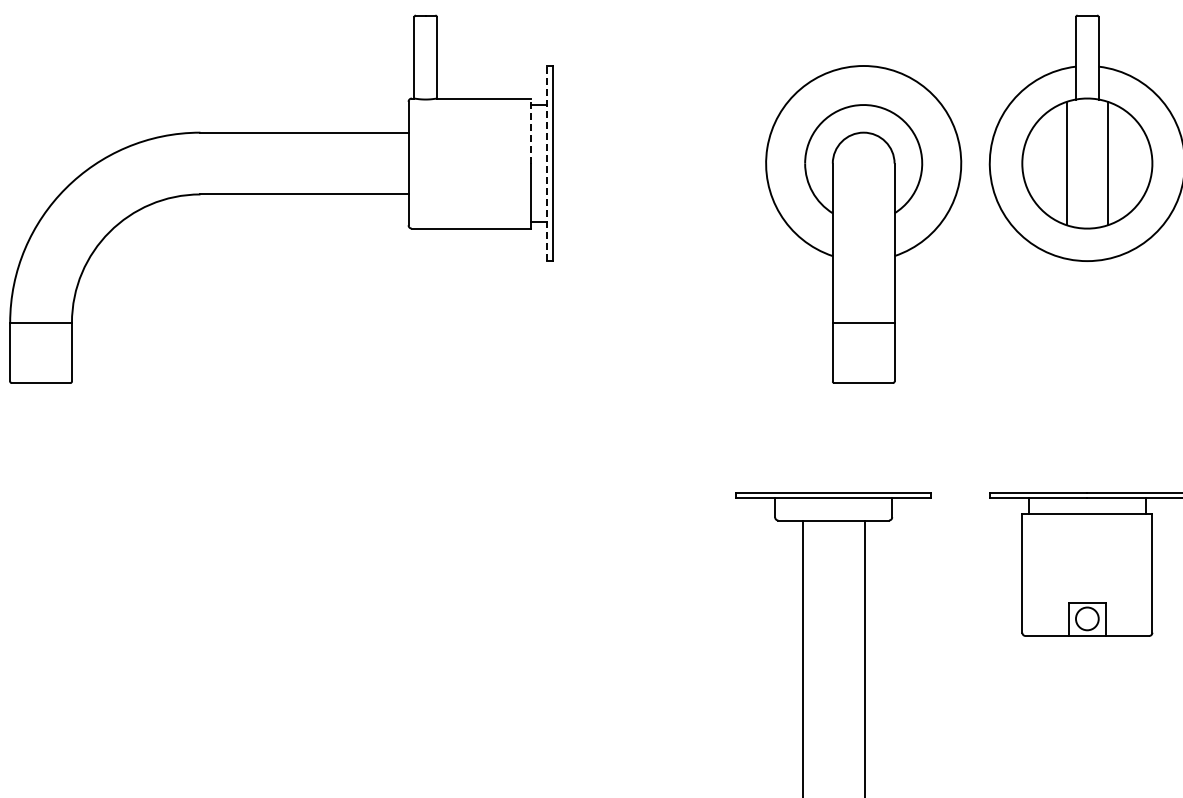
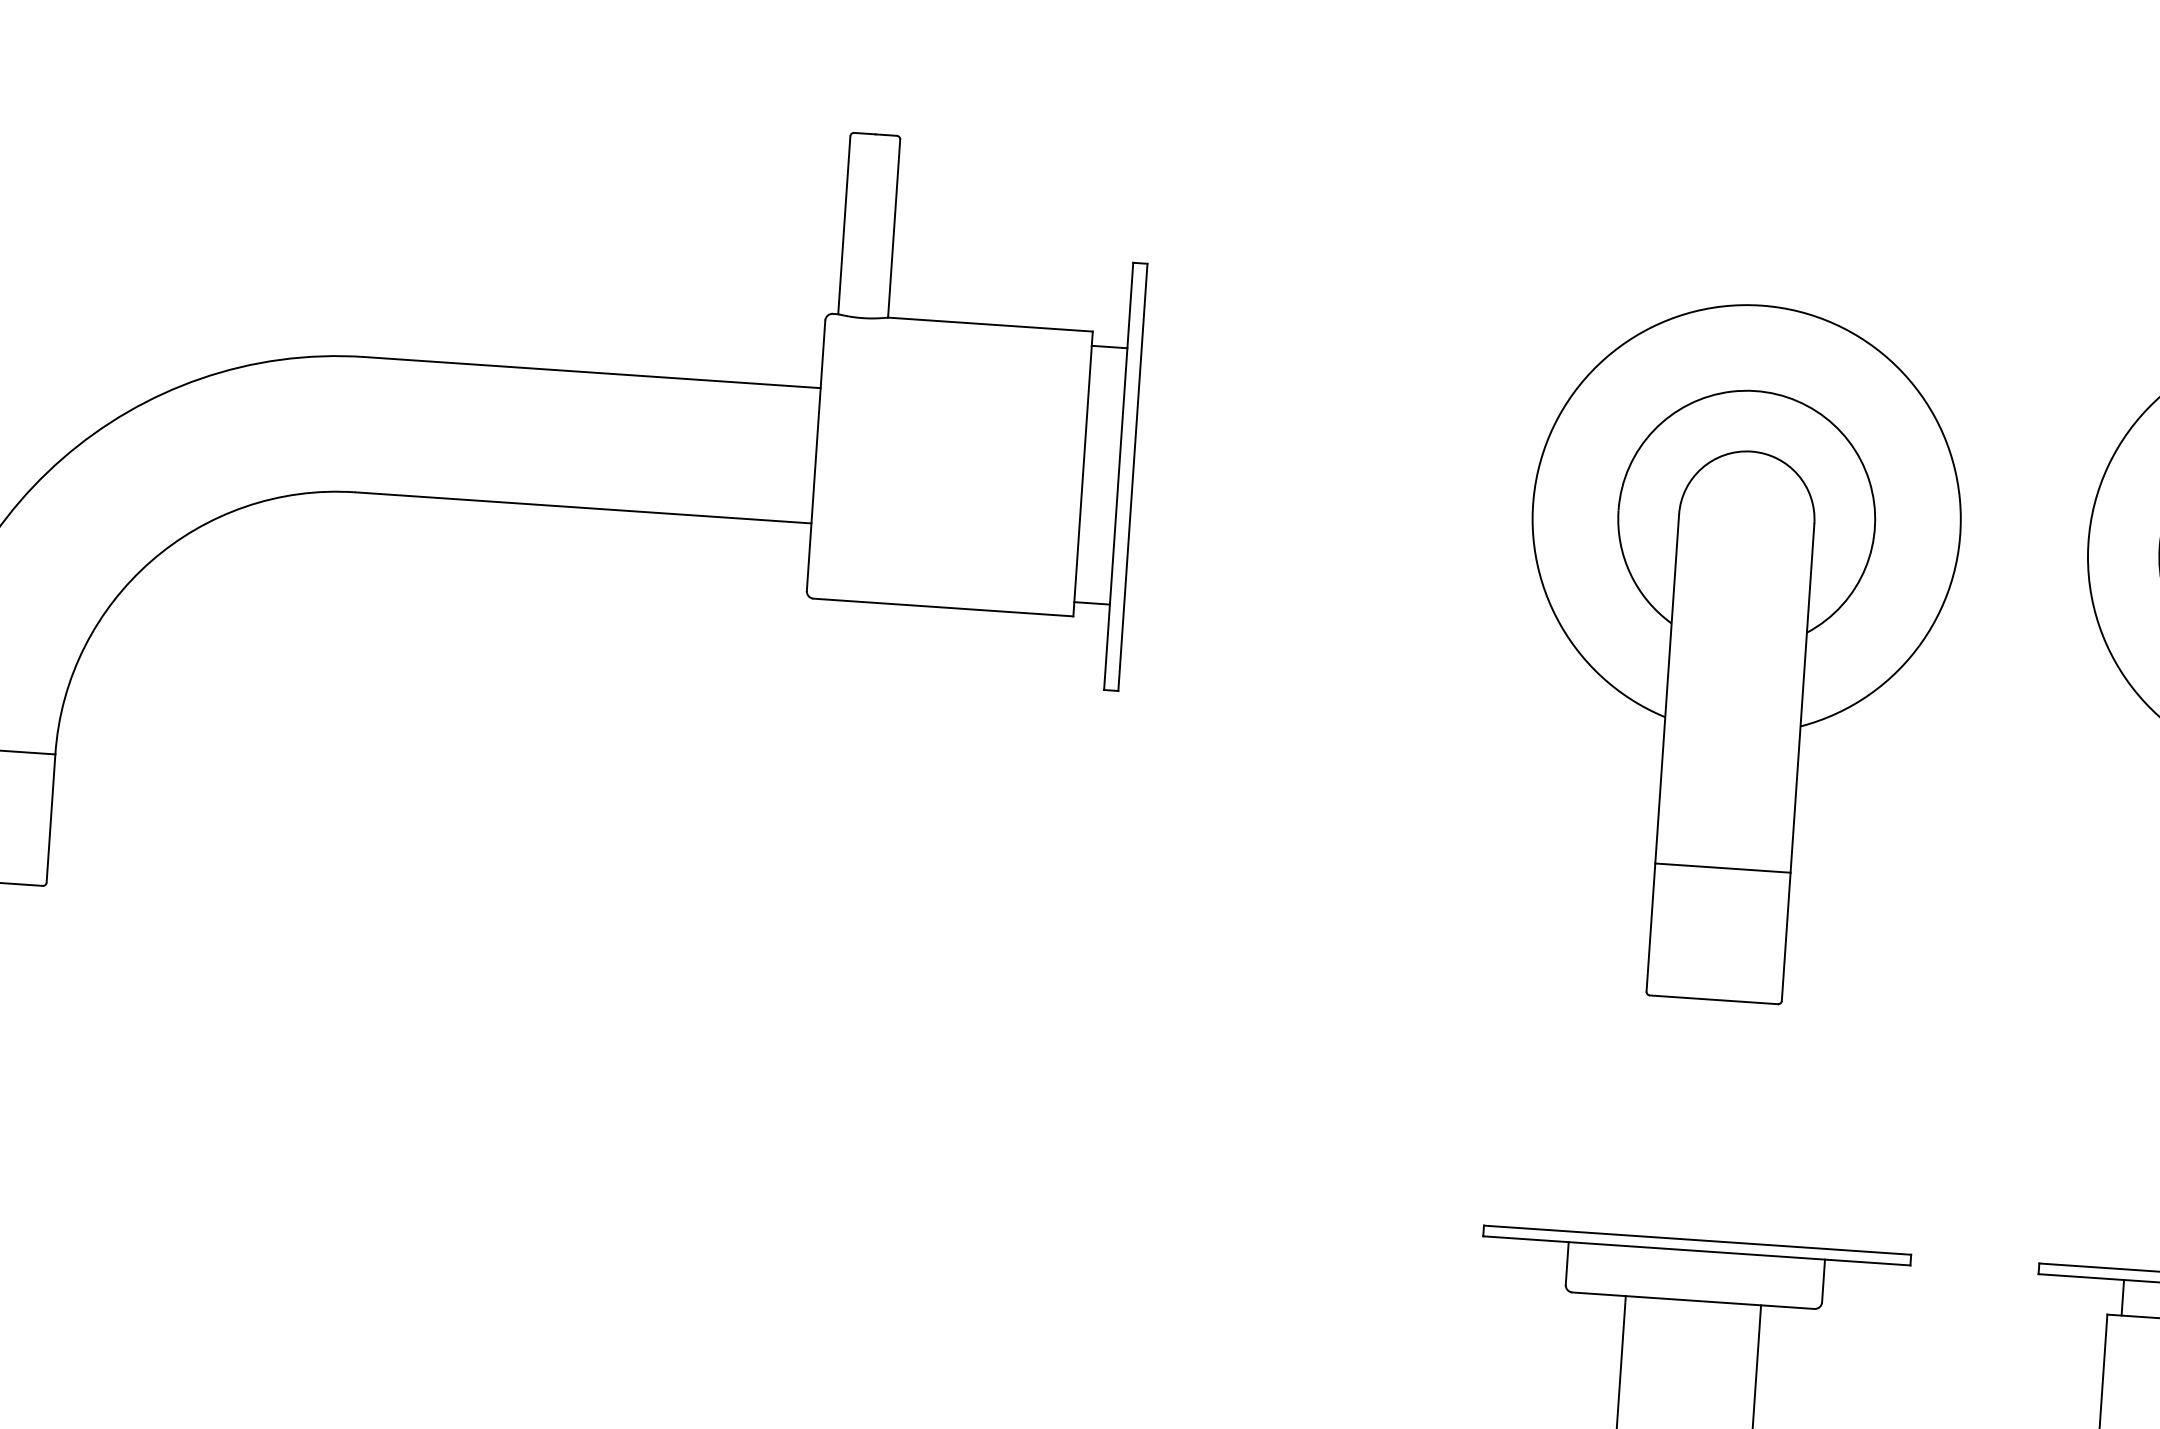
line: (530, 131) -> (1087, 403), dashed -> solid
line: (546, 163) -> (1118, 476), dashed -> solid
part: (863, 224) -> (1737, 652), moved

